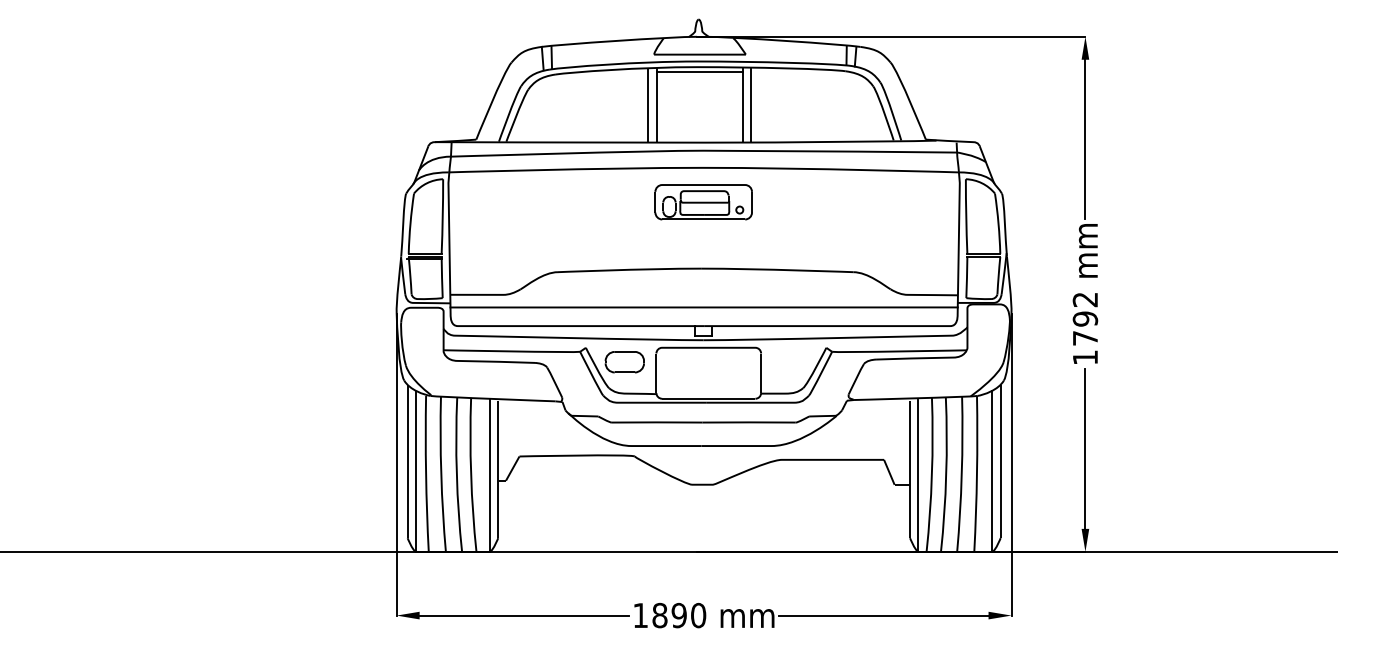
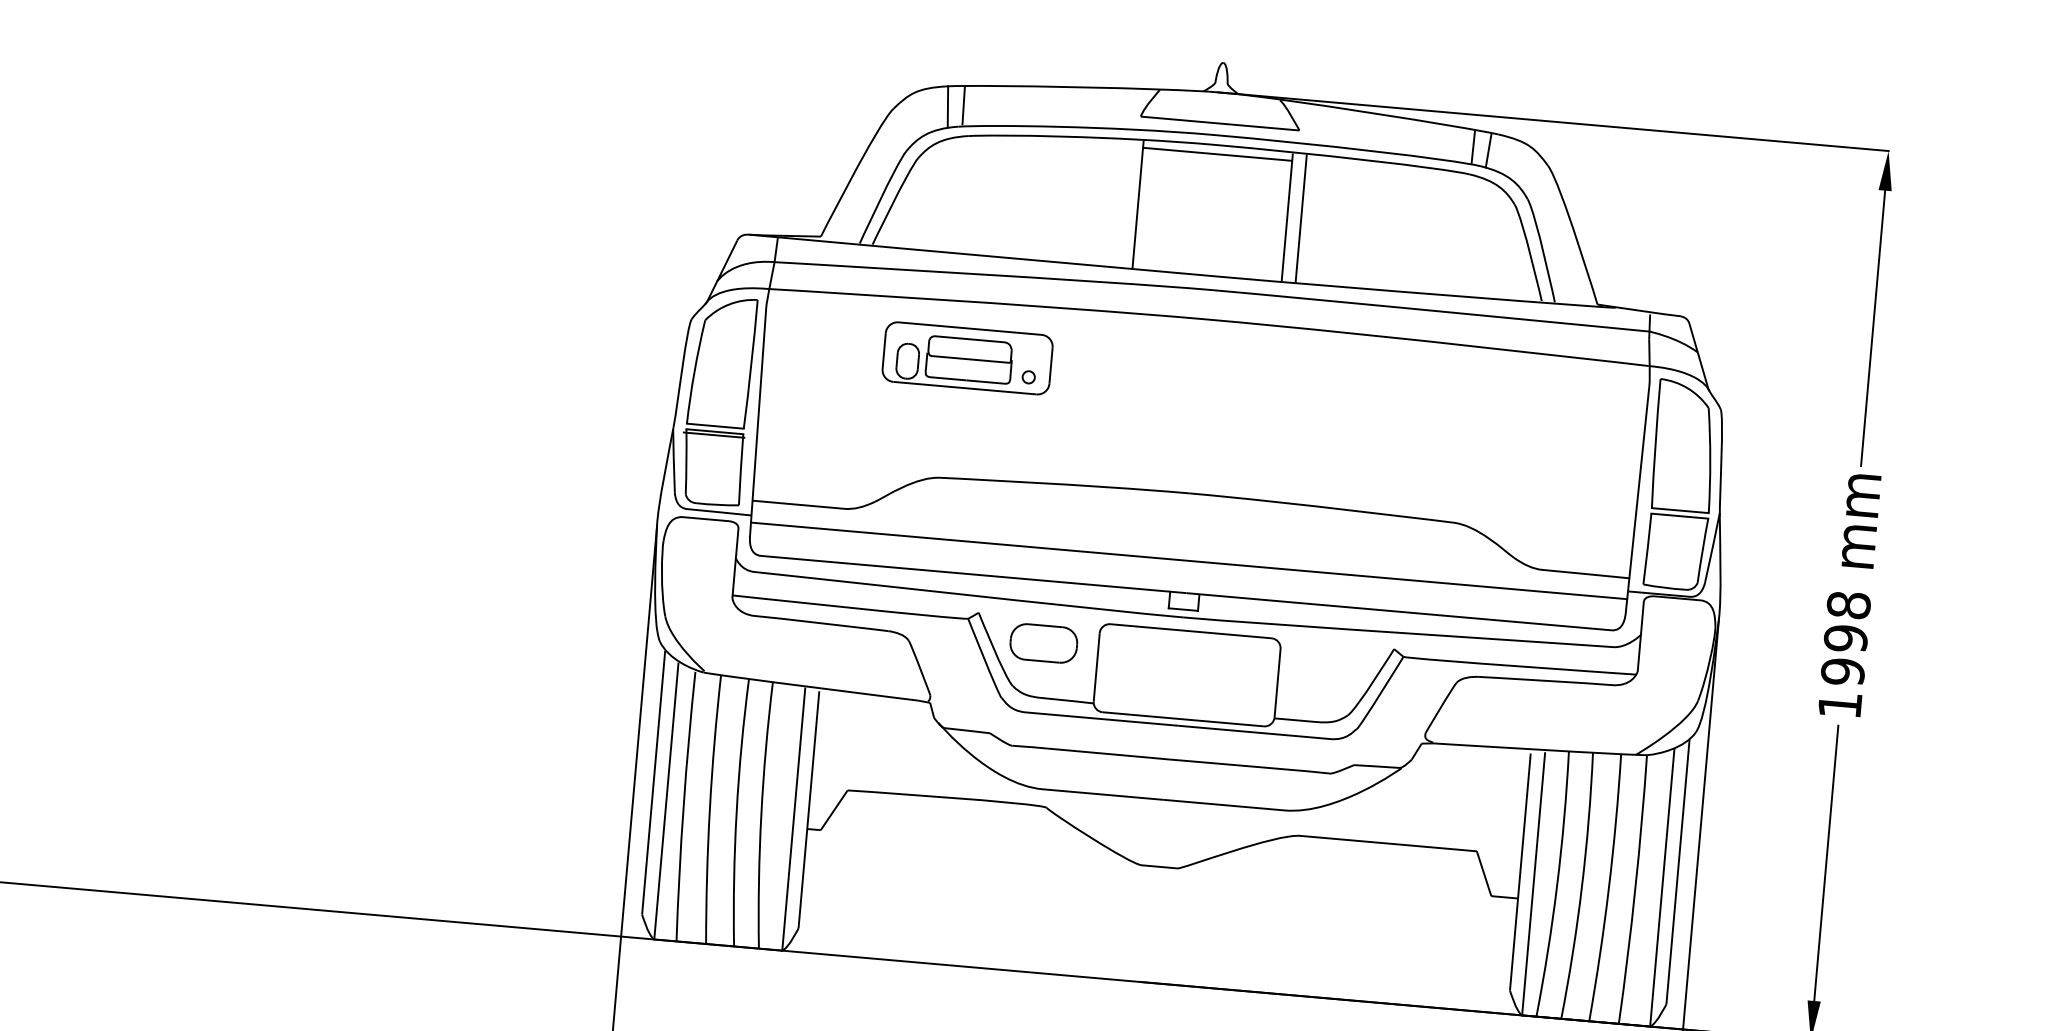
line: (647, 104) -> (1121, 201), removed
part: (703, 202) -> (967, 358), moved
text: (1085, 318) -> (1846, 637), 1792 -> 1998

